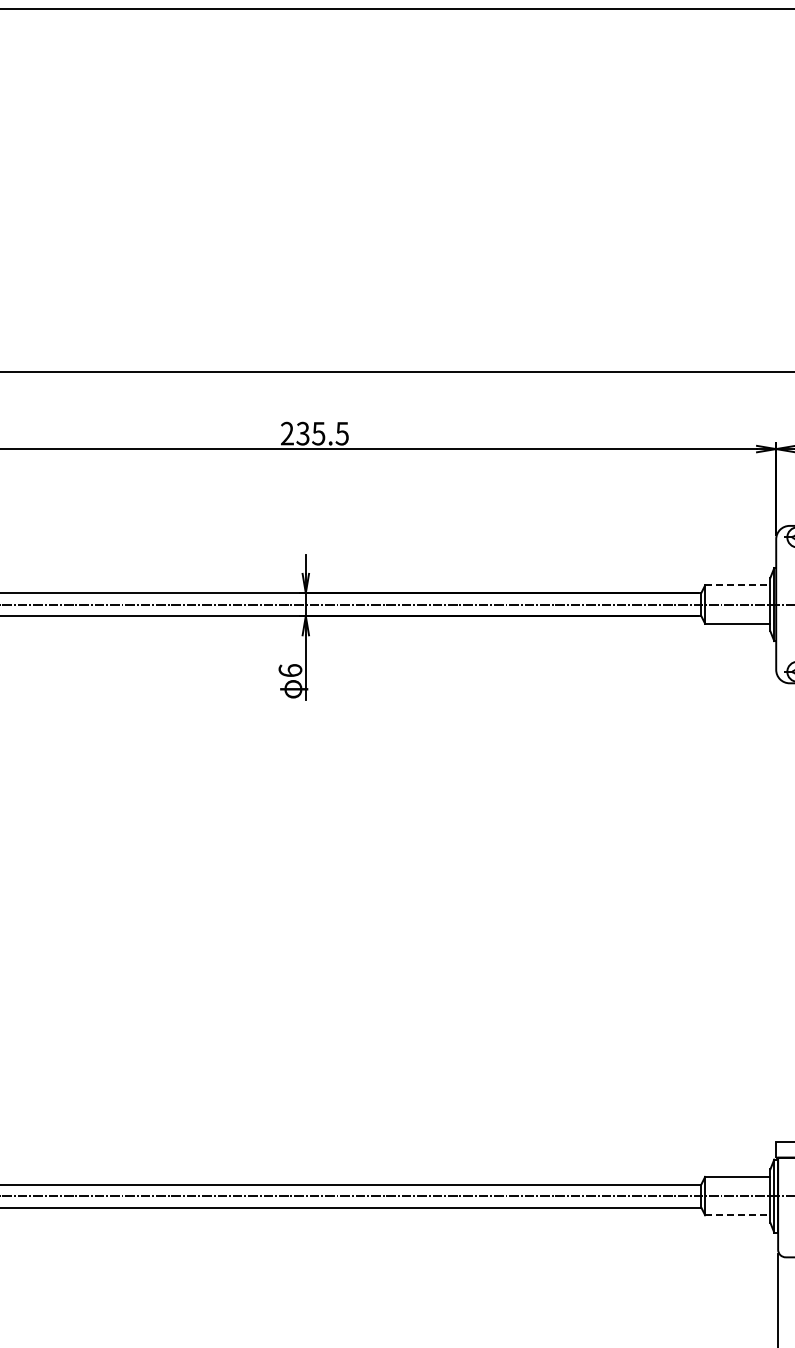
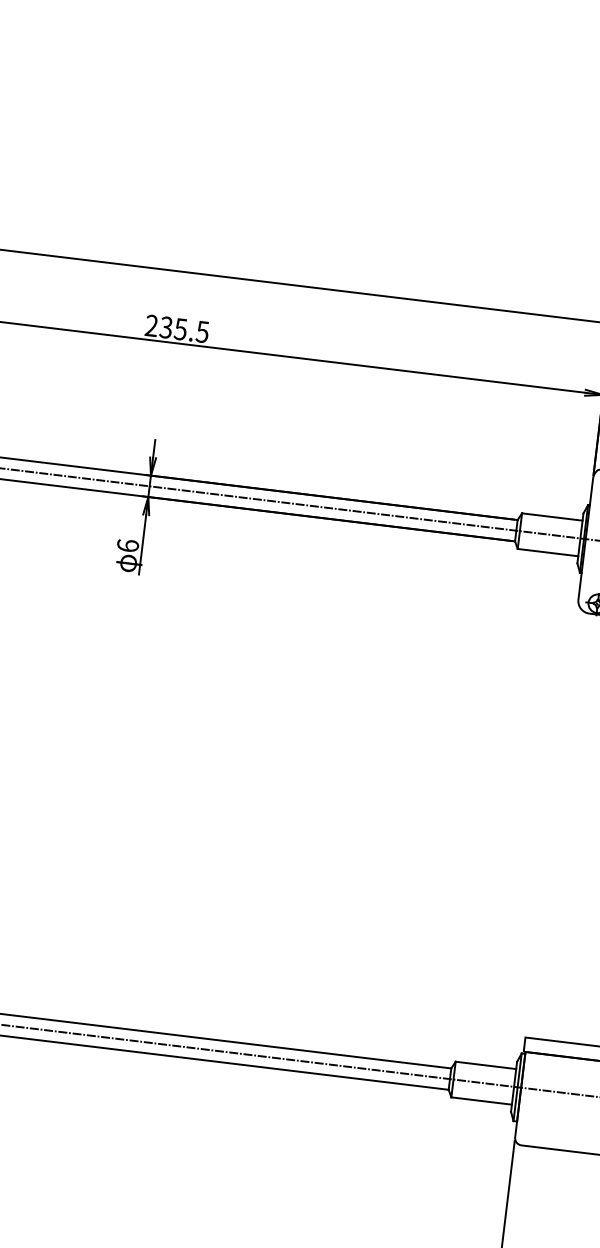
line: (737, 585) -> (552, 517), dashed -> solid
line: (737, 1215) -> (481, 1101), dashed -> solid

